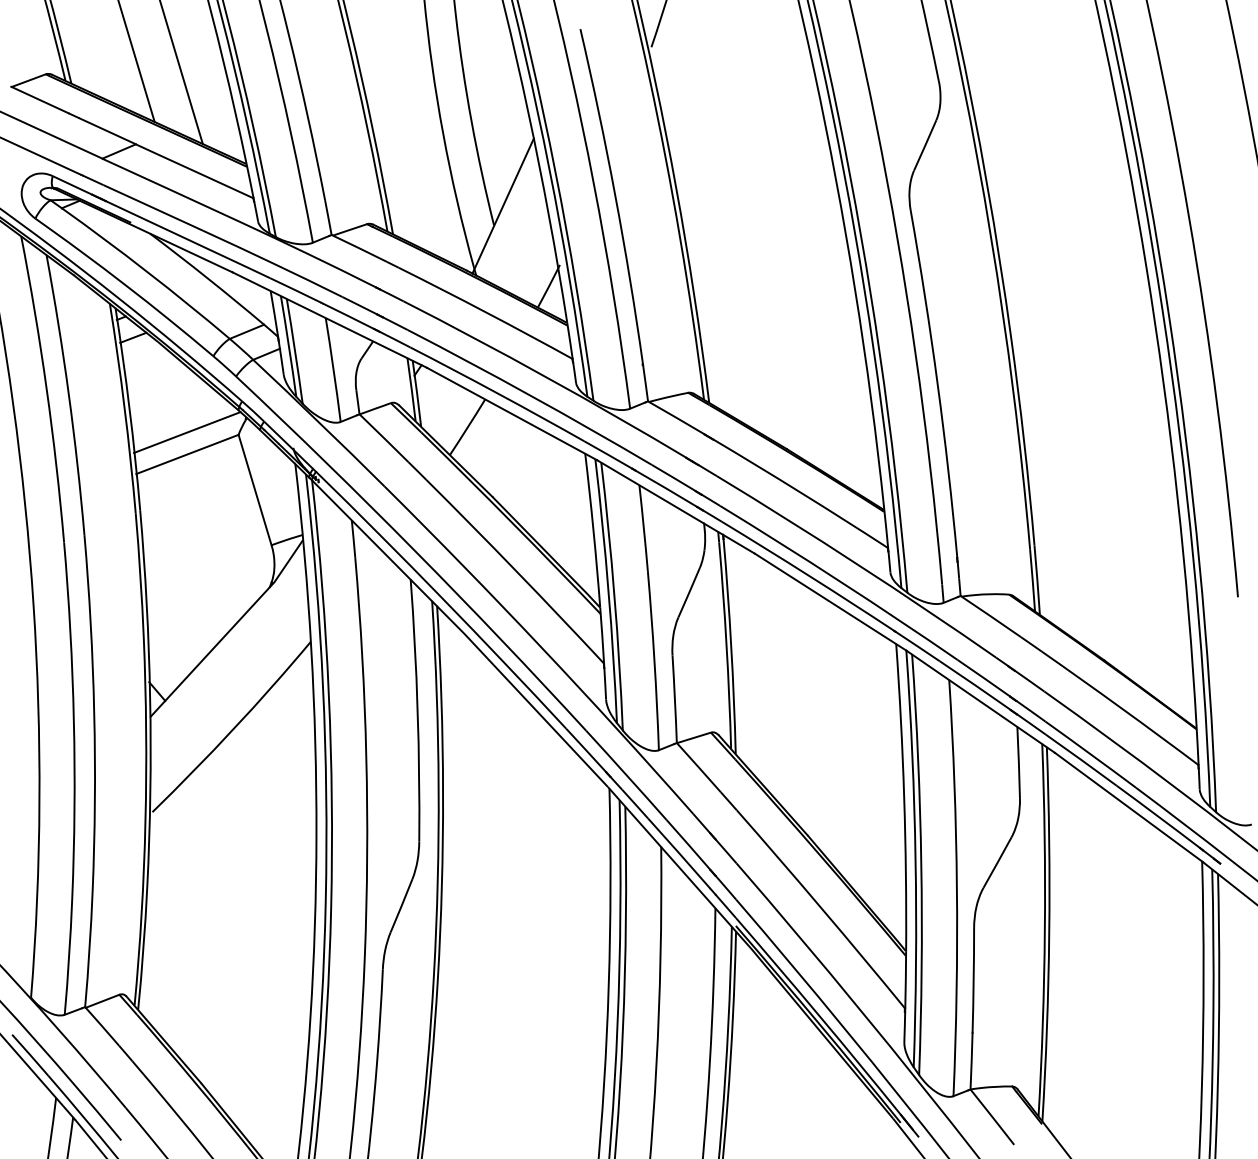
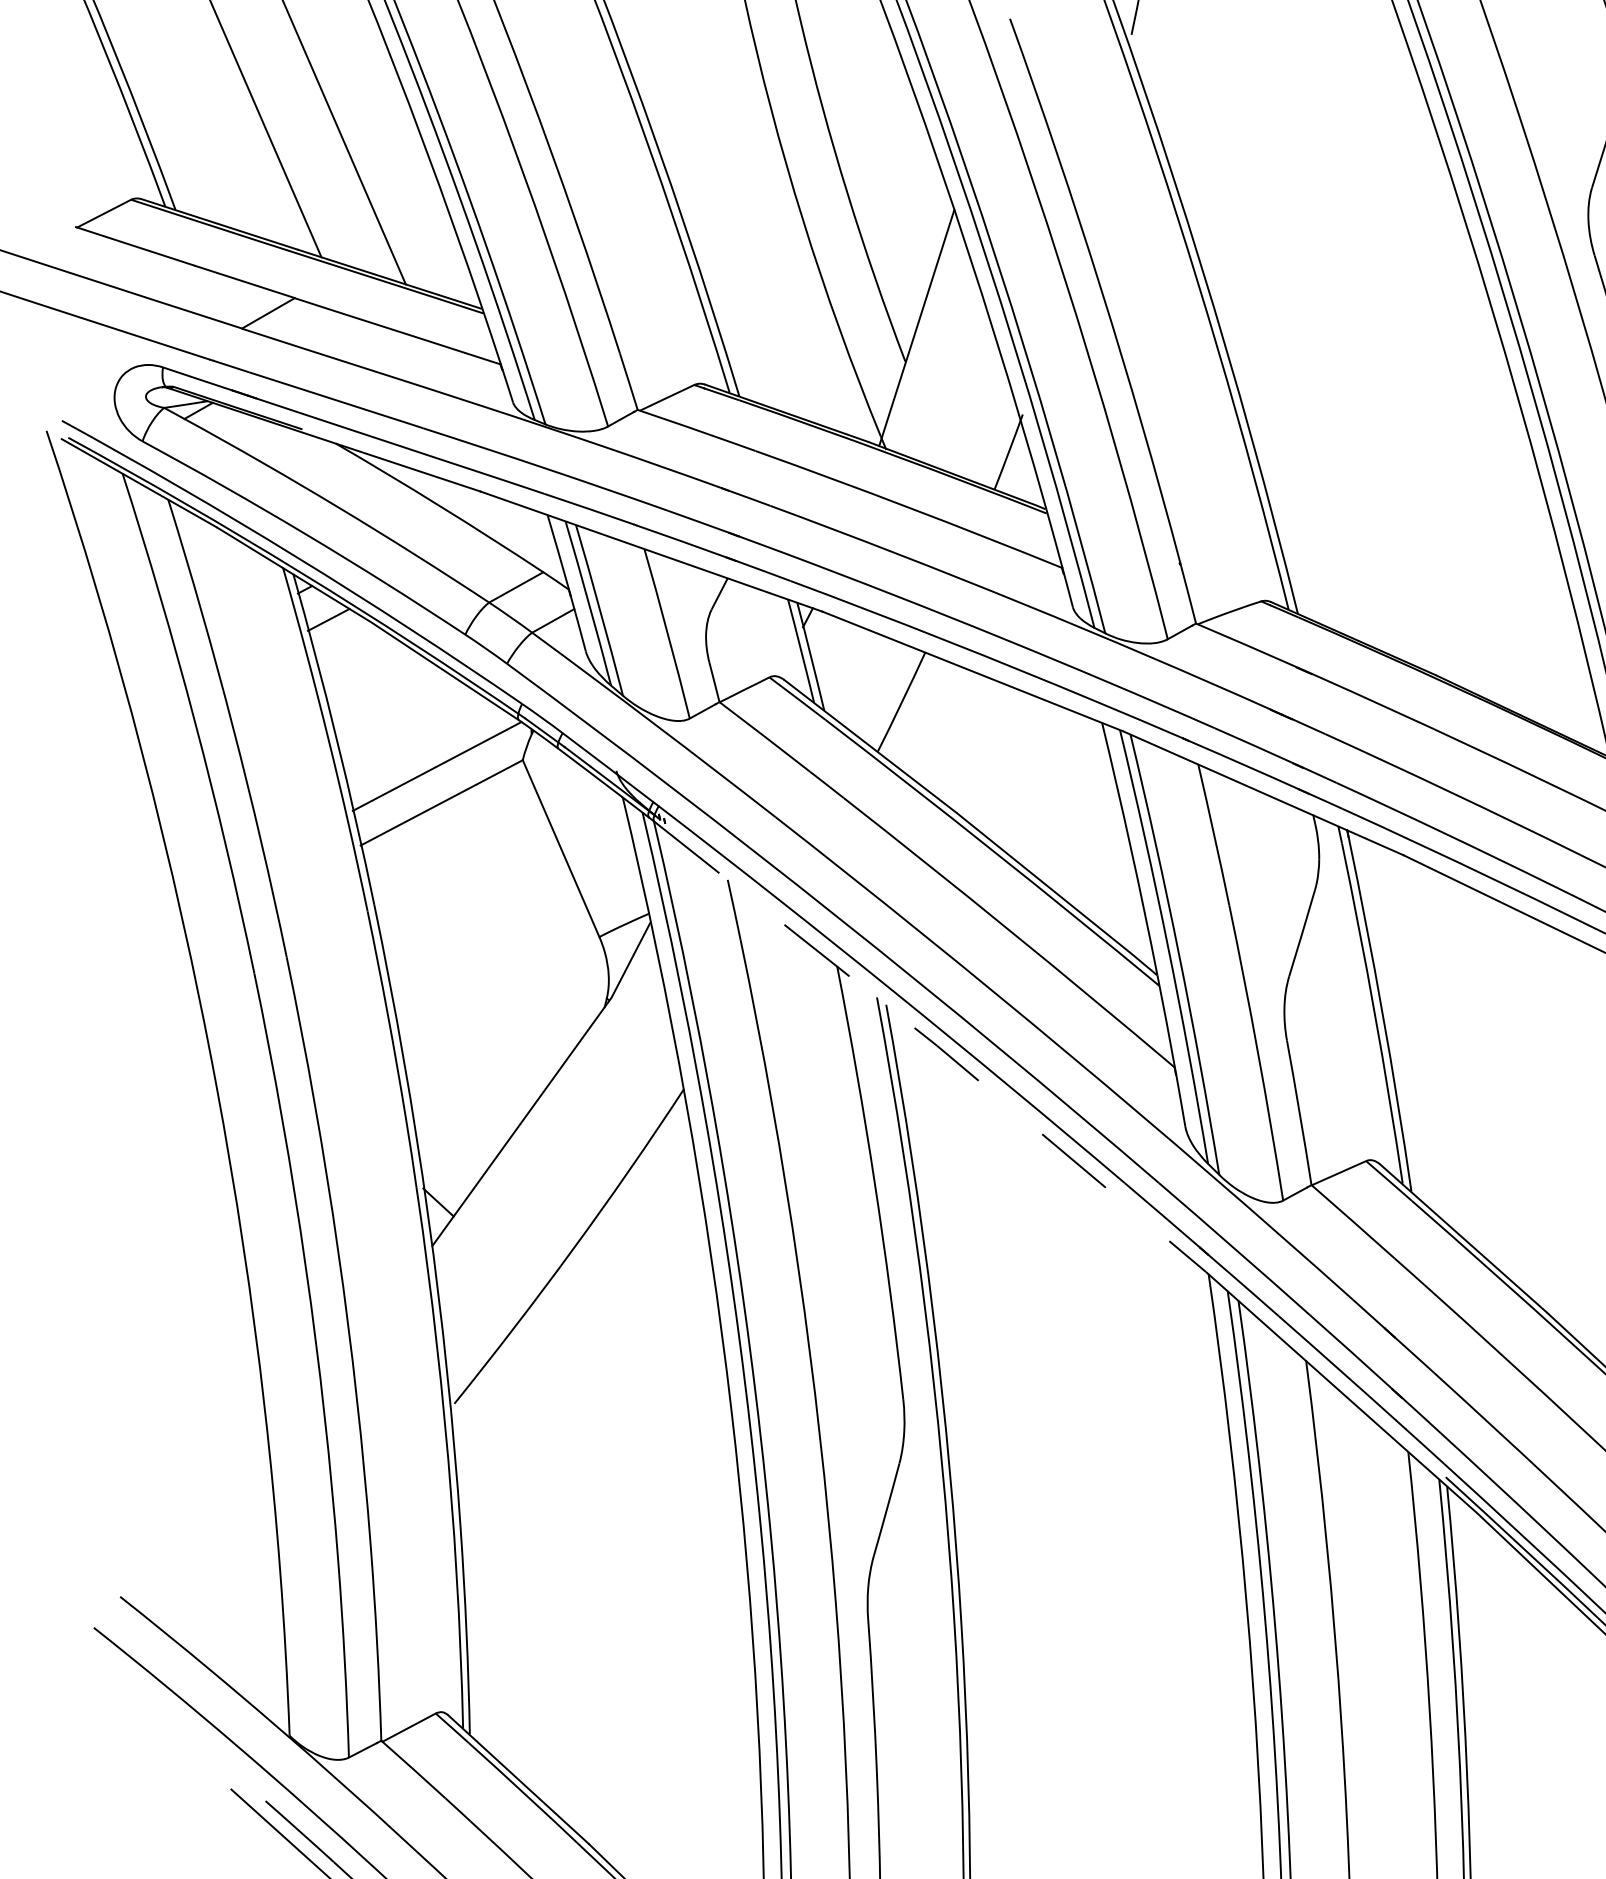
line: (463, 632) -> (935, 1043), solid -> dashed

